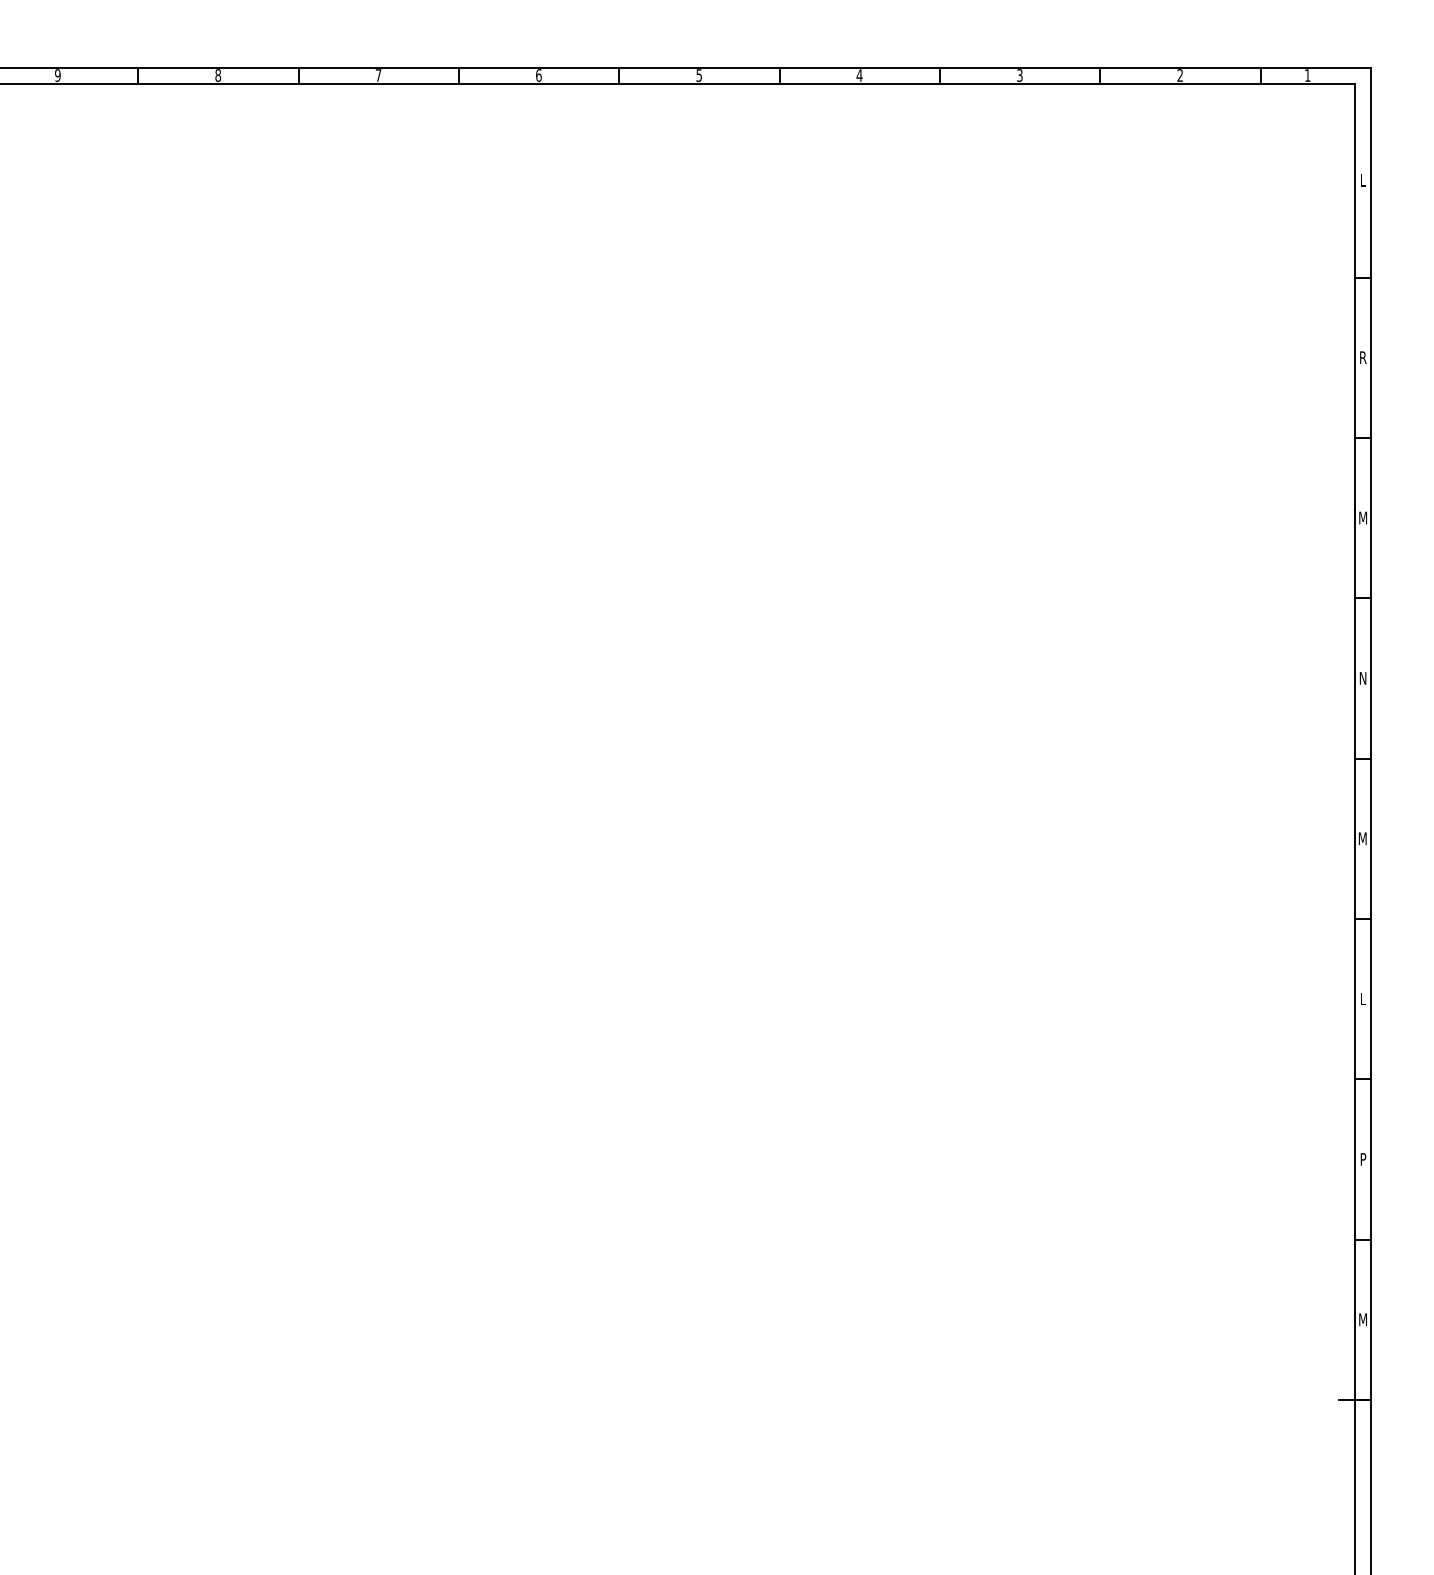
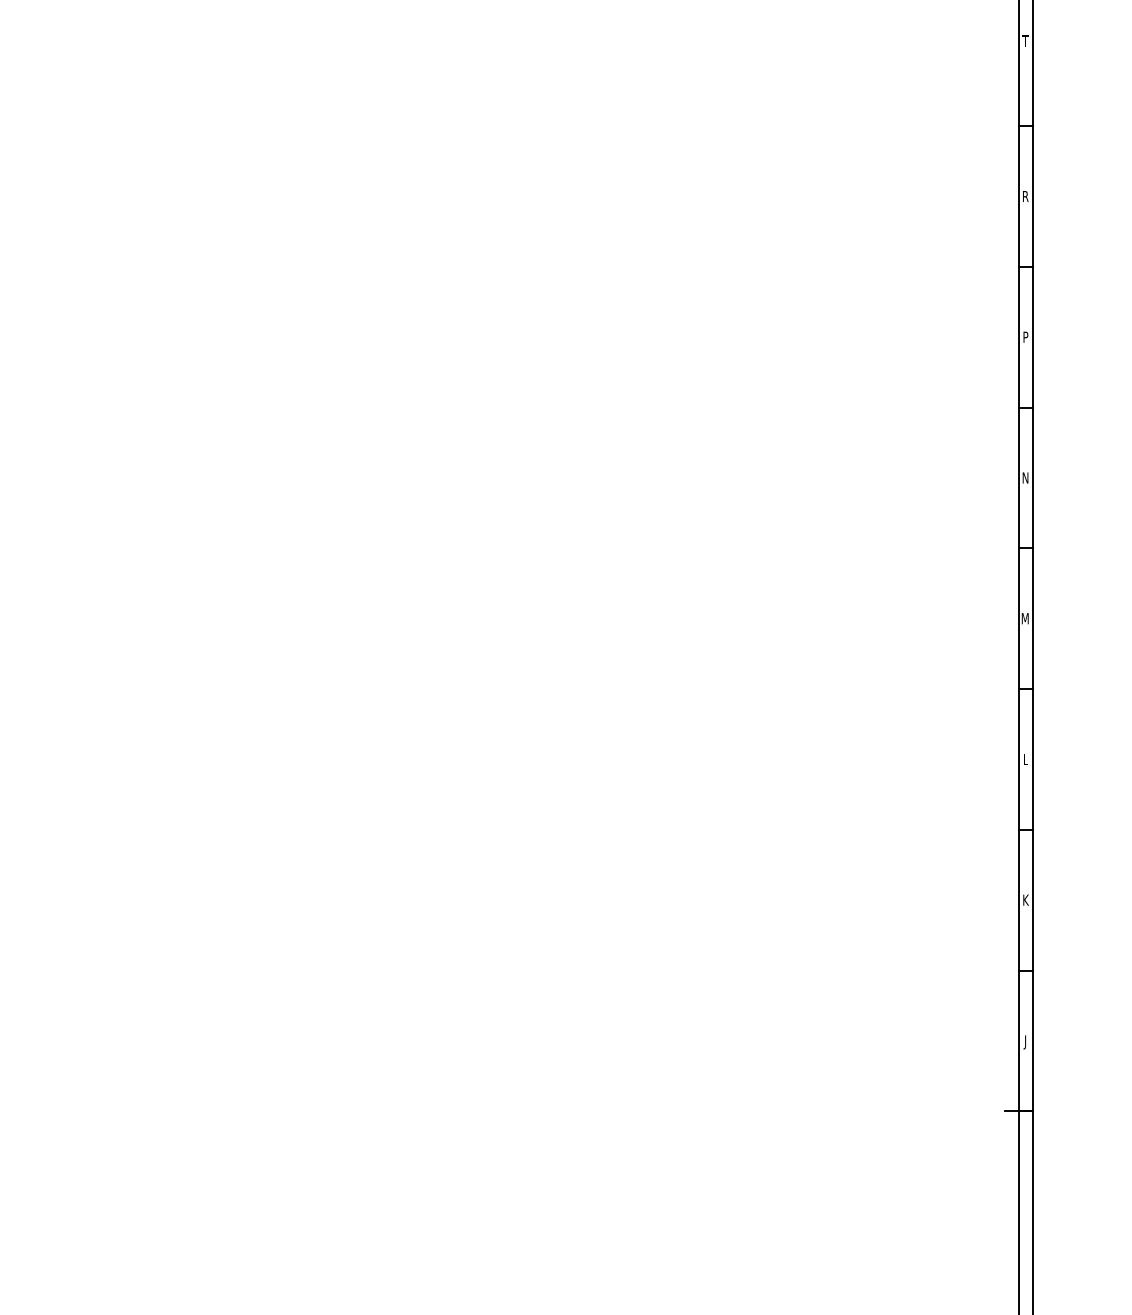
text: (1363, 180) -> (1025, 40), L -> T
text: (1363, 517) -> (1025, 336), M -> P
text: (1363, 1159) -> (1025, 900), P -> K
text: (1362, 1321) -> (1025, 1042), M -> J

